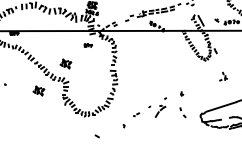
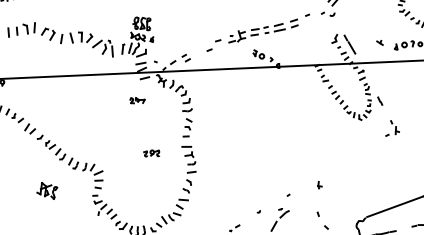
part: (65, 63) -> (95, 136), removed
part: (94, 73) -> (151, 153), added
part: (223, 76) -> (392, 127), moved

